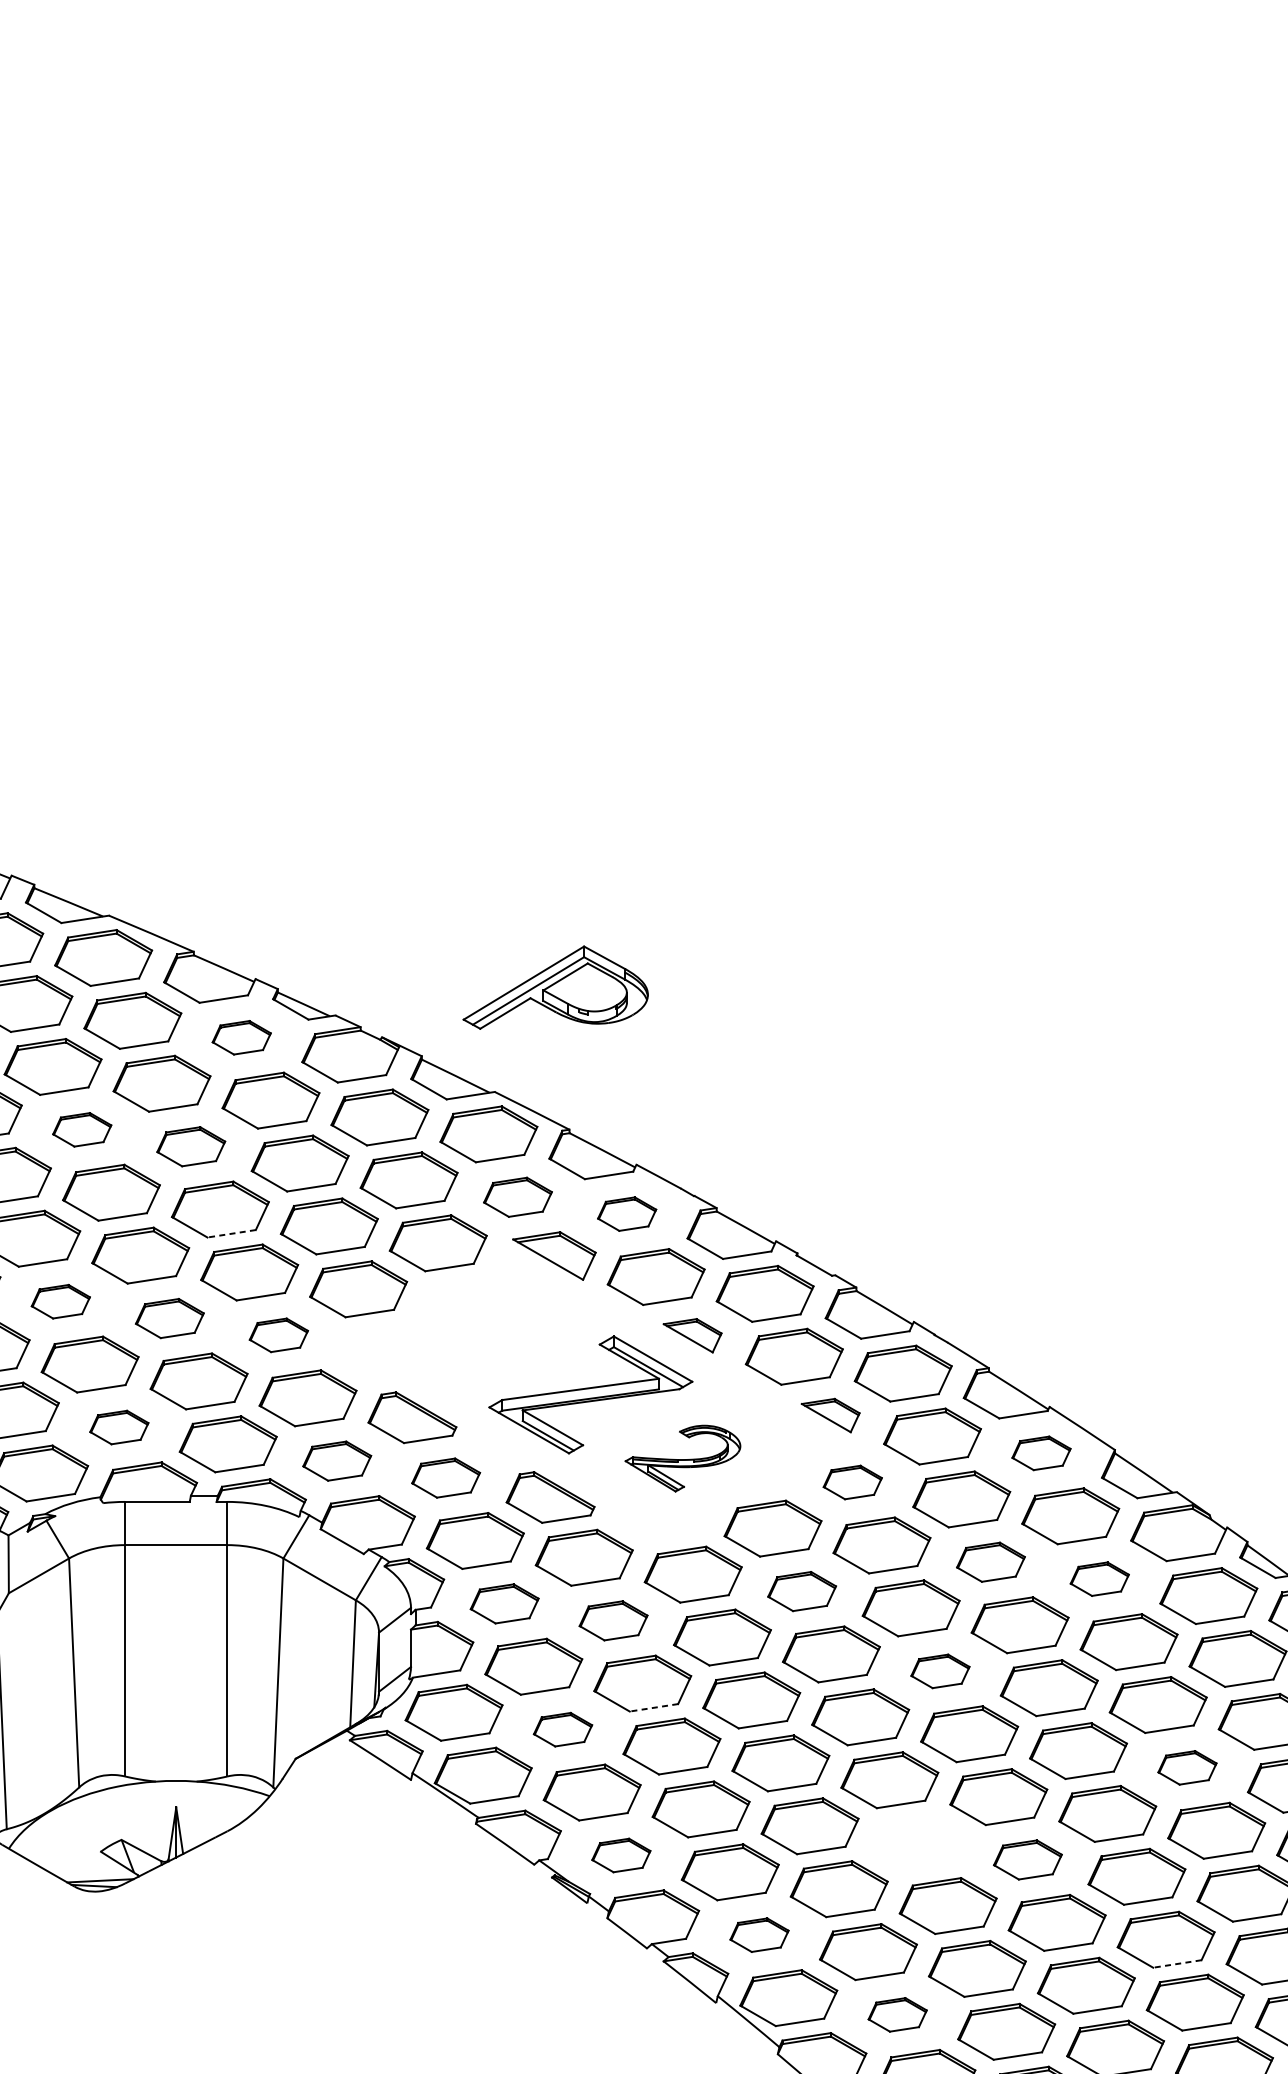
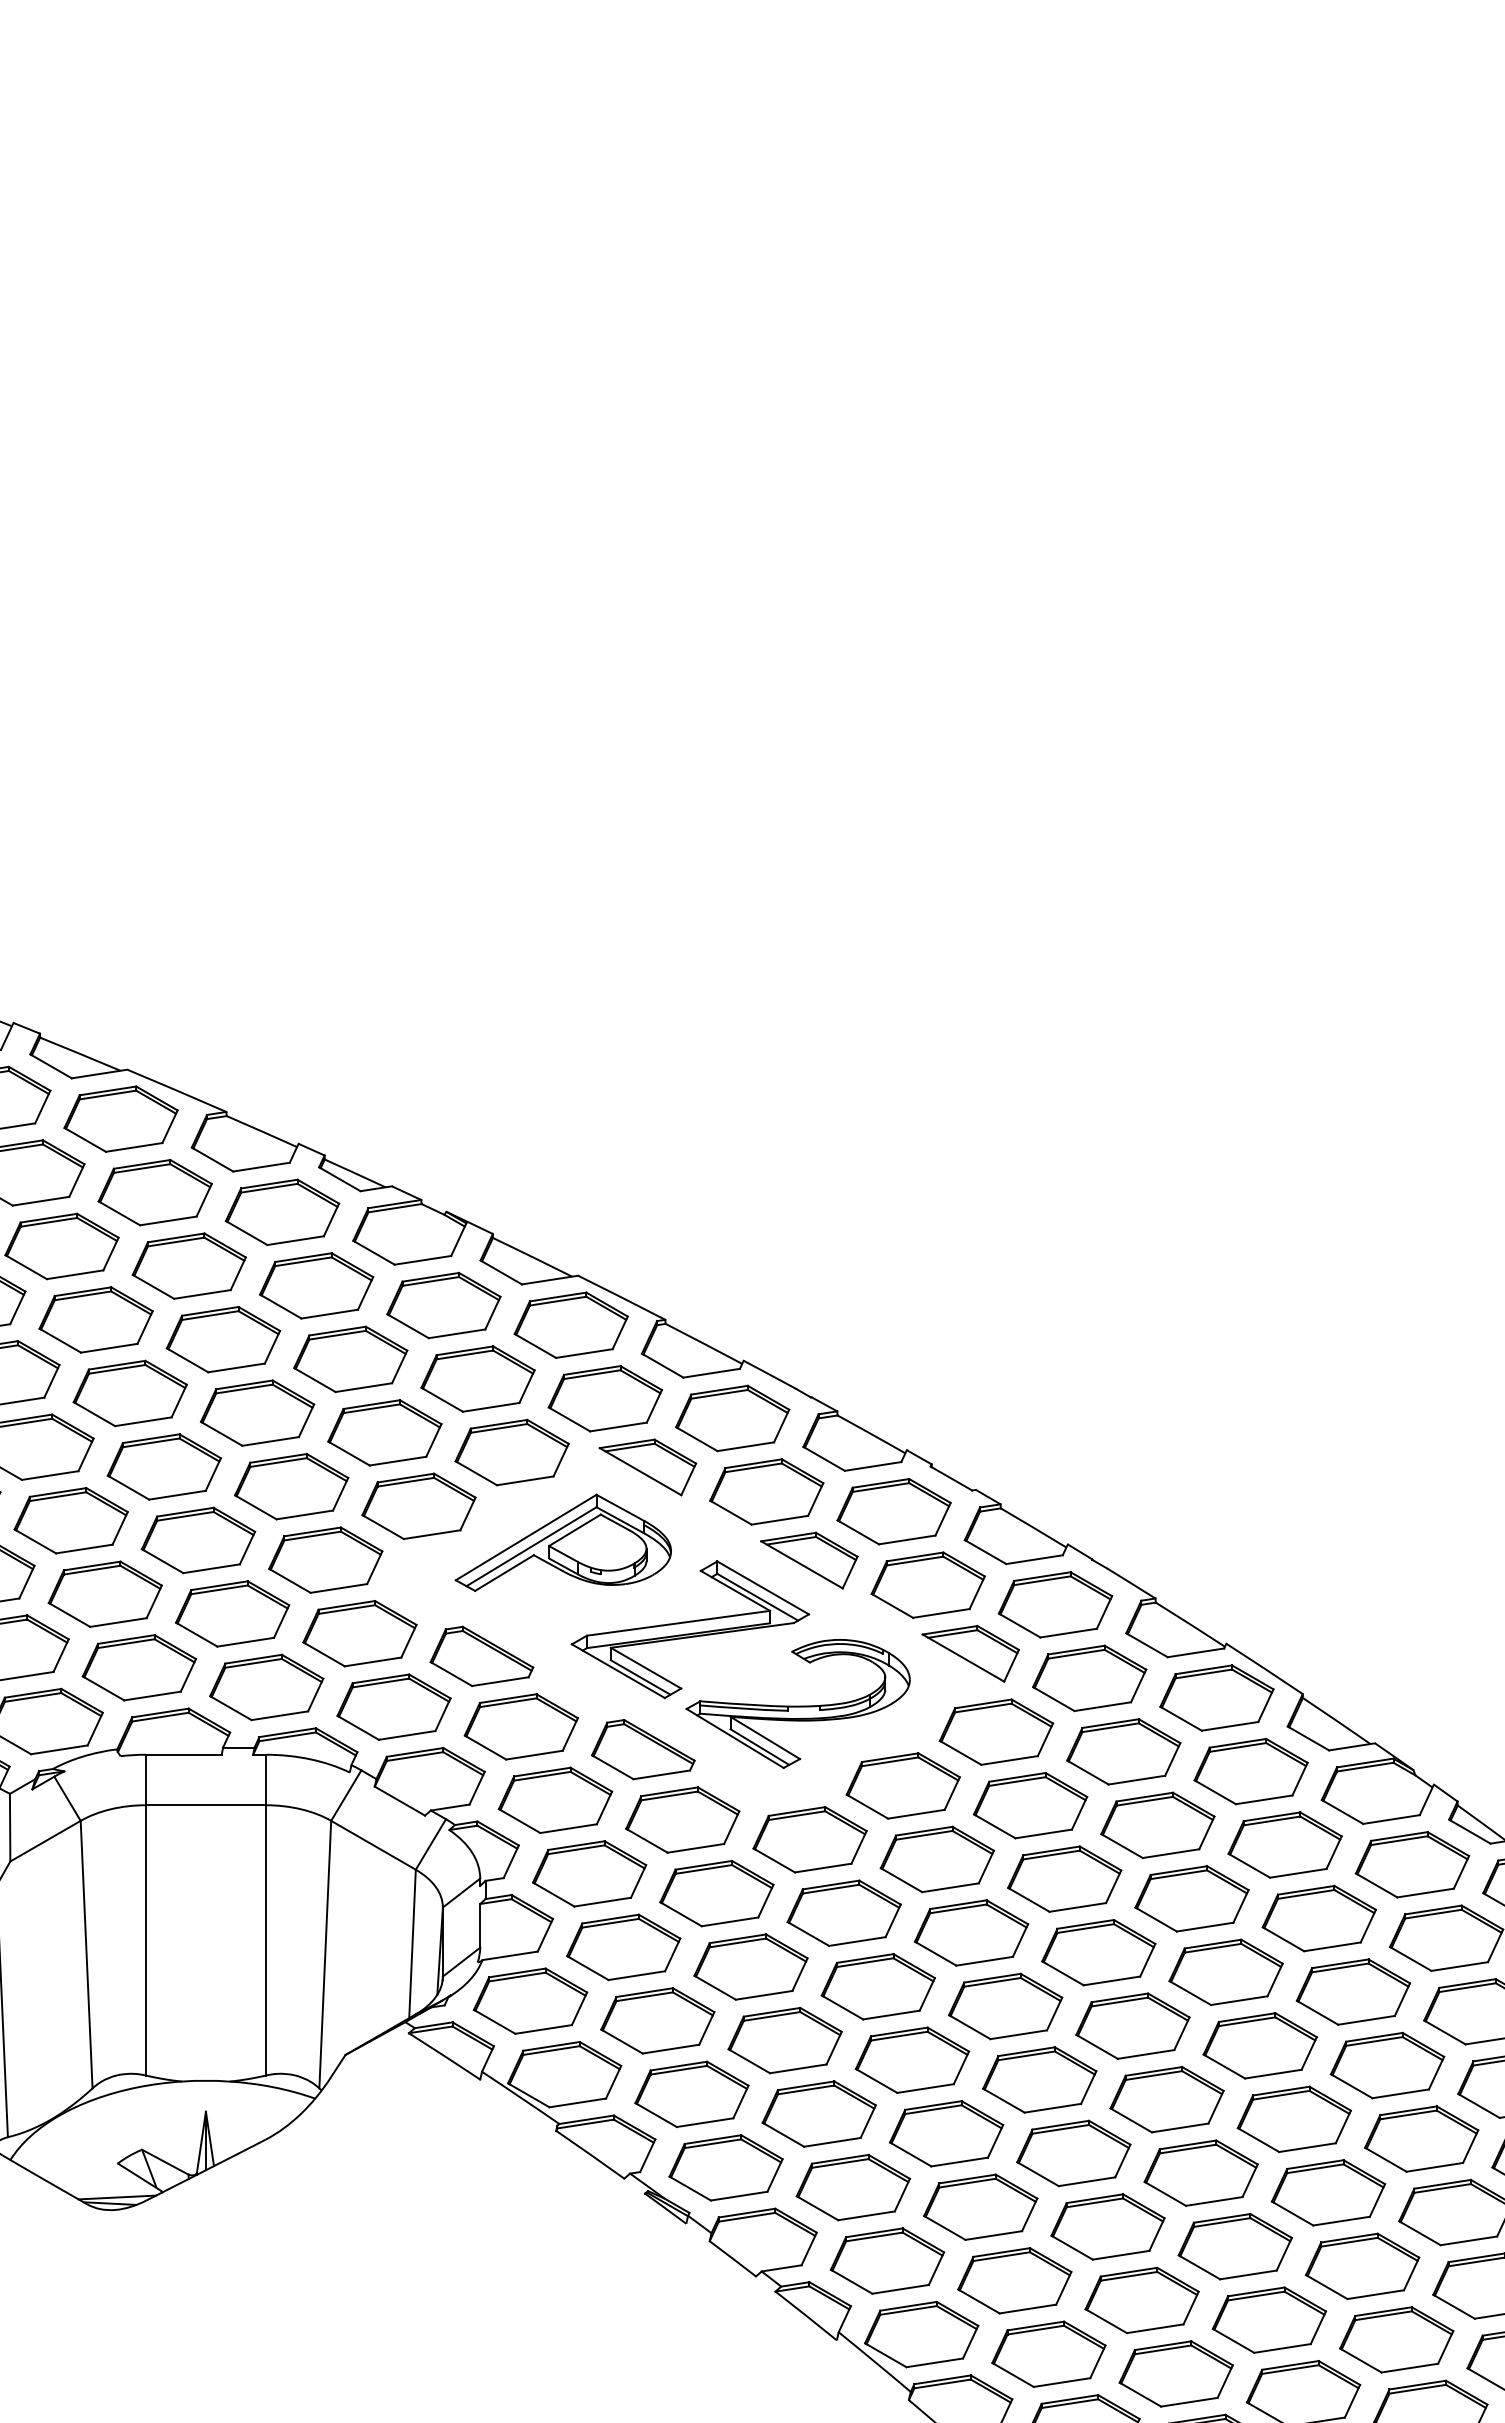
part: (554, 987) -> (562, 1542), moved
part: (241, 1037) -> (282, 1212), size x1.67
part: (81, 1129) -> (95, 1319), size x1.67
part: (191, 1146) -> (223, 1339), size x1.43
part: (517, 1197) -> (604, 1398), size x1.43
part: (626, 1214) -> (732, 1418), size x1.67
line: (231, 1233) -> (270, 1441), dashed -> solid
part: (60, 1301) -> (70, 1520), size x1.67
part: (169, 1318) -> (198, 1540), size x1.43
part: (278, 1334) -> (325, 1559), size x1.67
part: (692, 1335) -> (809, 1560), size x1.43
part: (830, 1415) -> (970, 1653), size x1.43
part: (119, 1427) -> (139, 1667), size x1.67
part: (1041, 1452) -> (1216, 1697), size x1.67
part: (682, 1458) -> (797, 1704), size x1.67
part: (336, 1460) -> (393, 1706), size x1.43
part: (445, 1477) -> (520, 1726), size x1.43
part: (852, 1482) -> (996, 1731), size x1.67
part: (990, 1561) -> (1157, 1824), size x1.43
part: (1099, 1578) -> (1284, 1844), size x1.67
part: (801, 1591) -> (936, 1859), size x1.43
part: (504, 1603) -> (589, 1873), size x1.43
part: (613, 1620) -> (716, 1893), size x1.43
part: (940, 1671) -> (1098, 1952), size x1.67
line: (654, 1707) -> (764, 1995), dashed -> solid
part: (562, 1729) -> (657, 2020), size x1.67
part: (1187, 1767) -> (1387, 2065), size x1.67
part: (918, 1843) -> (1073, 2153), added
part: (620, 1855) -> (725, 2167), size x1.67
part: (1027, 1859) -> (1200, 2172), size x1.43
part: (759, 1934) -> (887, 2260), size x1.67
line: (1177, 1963) -> (1375, 2294), dashed -> solid
part: (897, 2014) -> (1048, 2353), size x1.67

